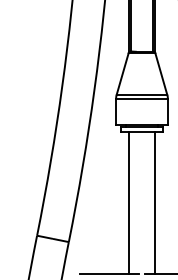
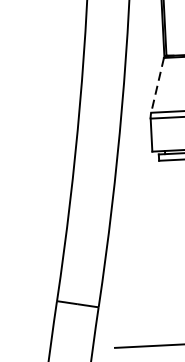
line: (122, 73) -> (157, 84), solid -> dashed
line: (129, 202) -> (174, 251), removed

